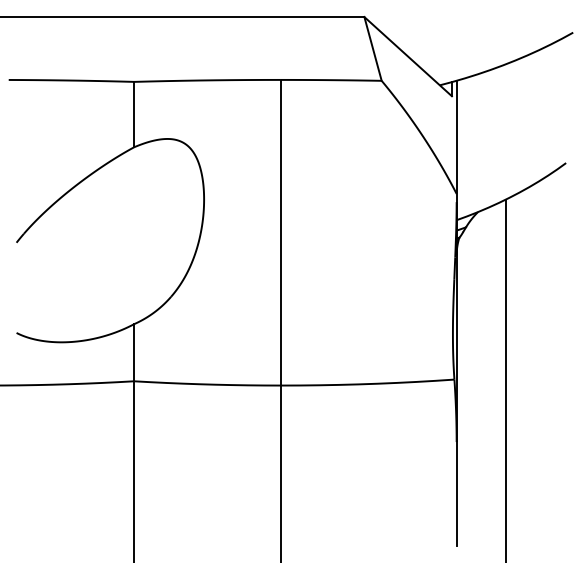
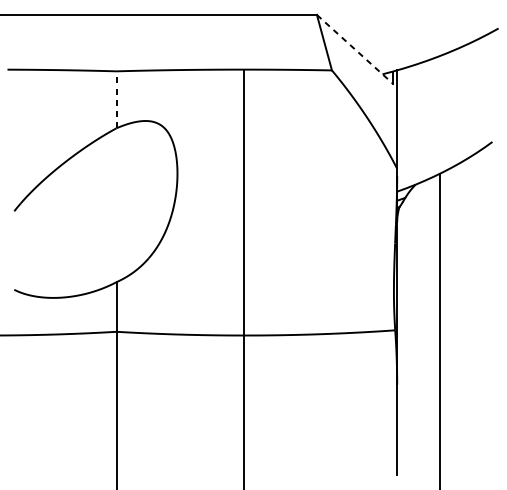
line: (408, 56) -> (355, 49), solid -> dashed
line: (134, 114) -> (116, 99), solid -> dashed

